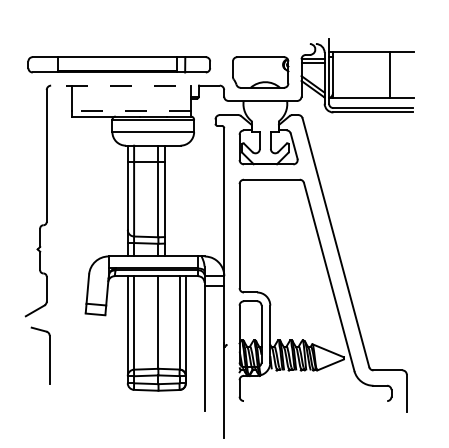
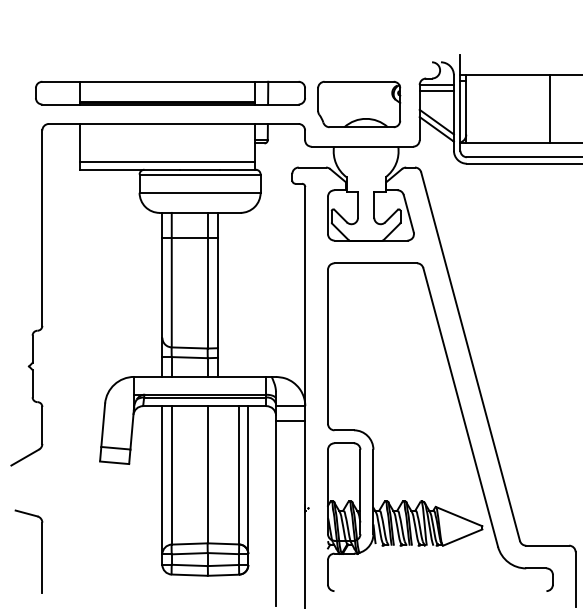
part: (118, 64) -> (169, 92), moved
line: (134, 85) -> (172, 123), dashed -> solid
line: (130, 111) -> (166, 162), dashed -> solid
part: (49, 355) -> (41, 551), moved

